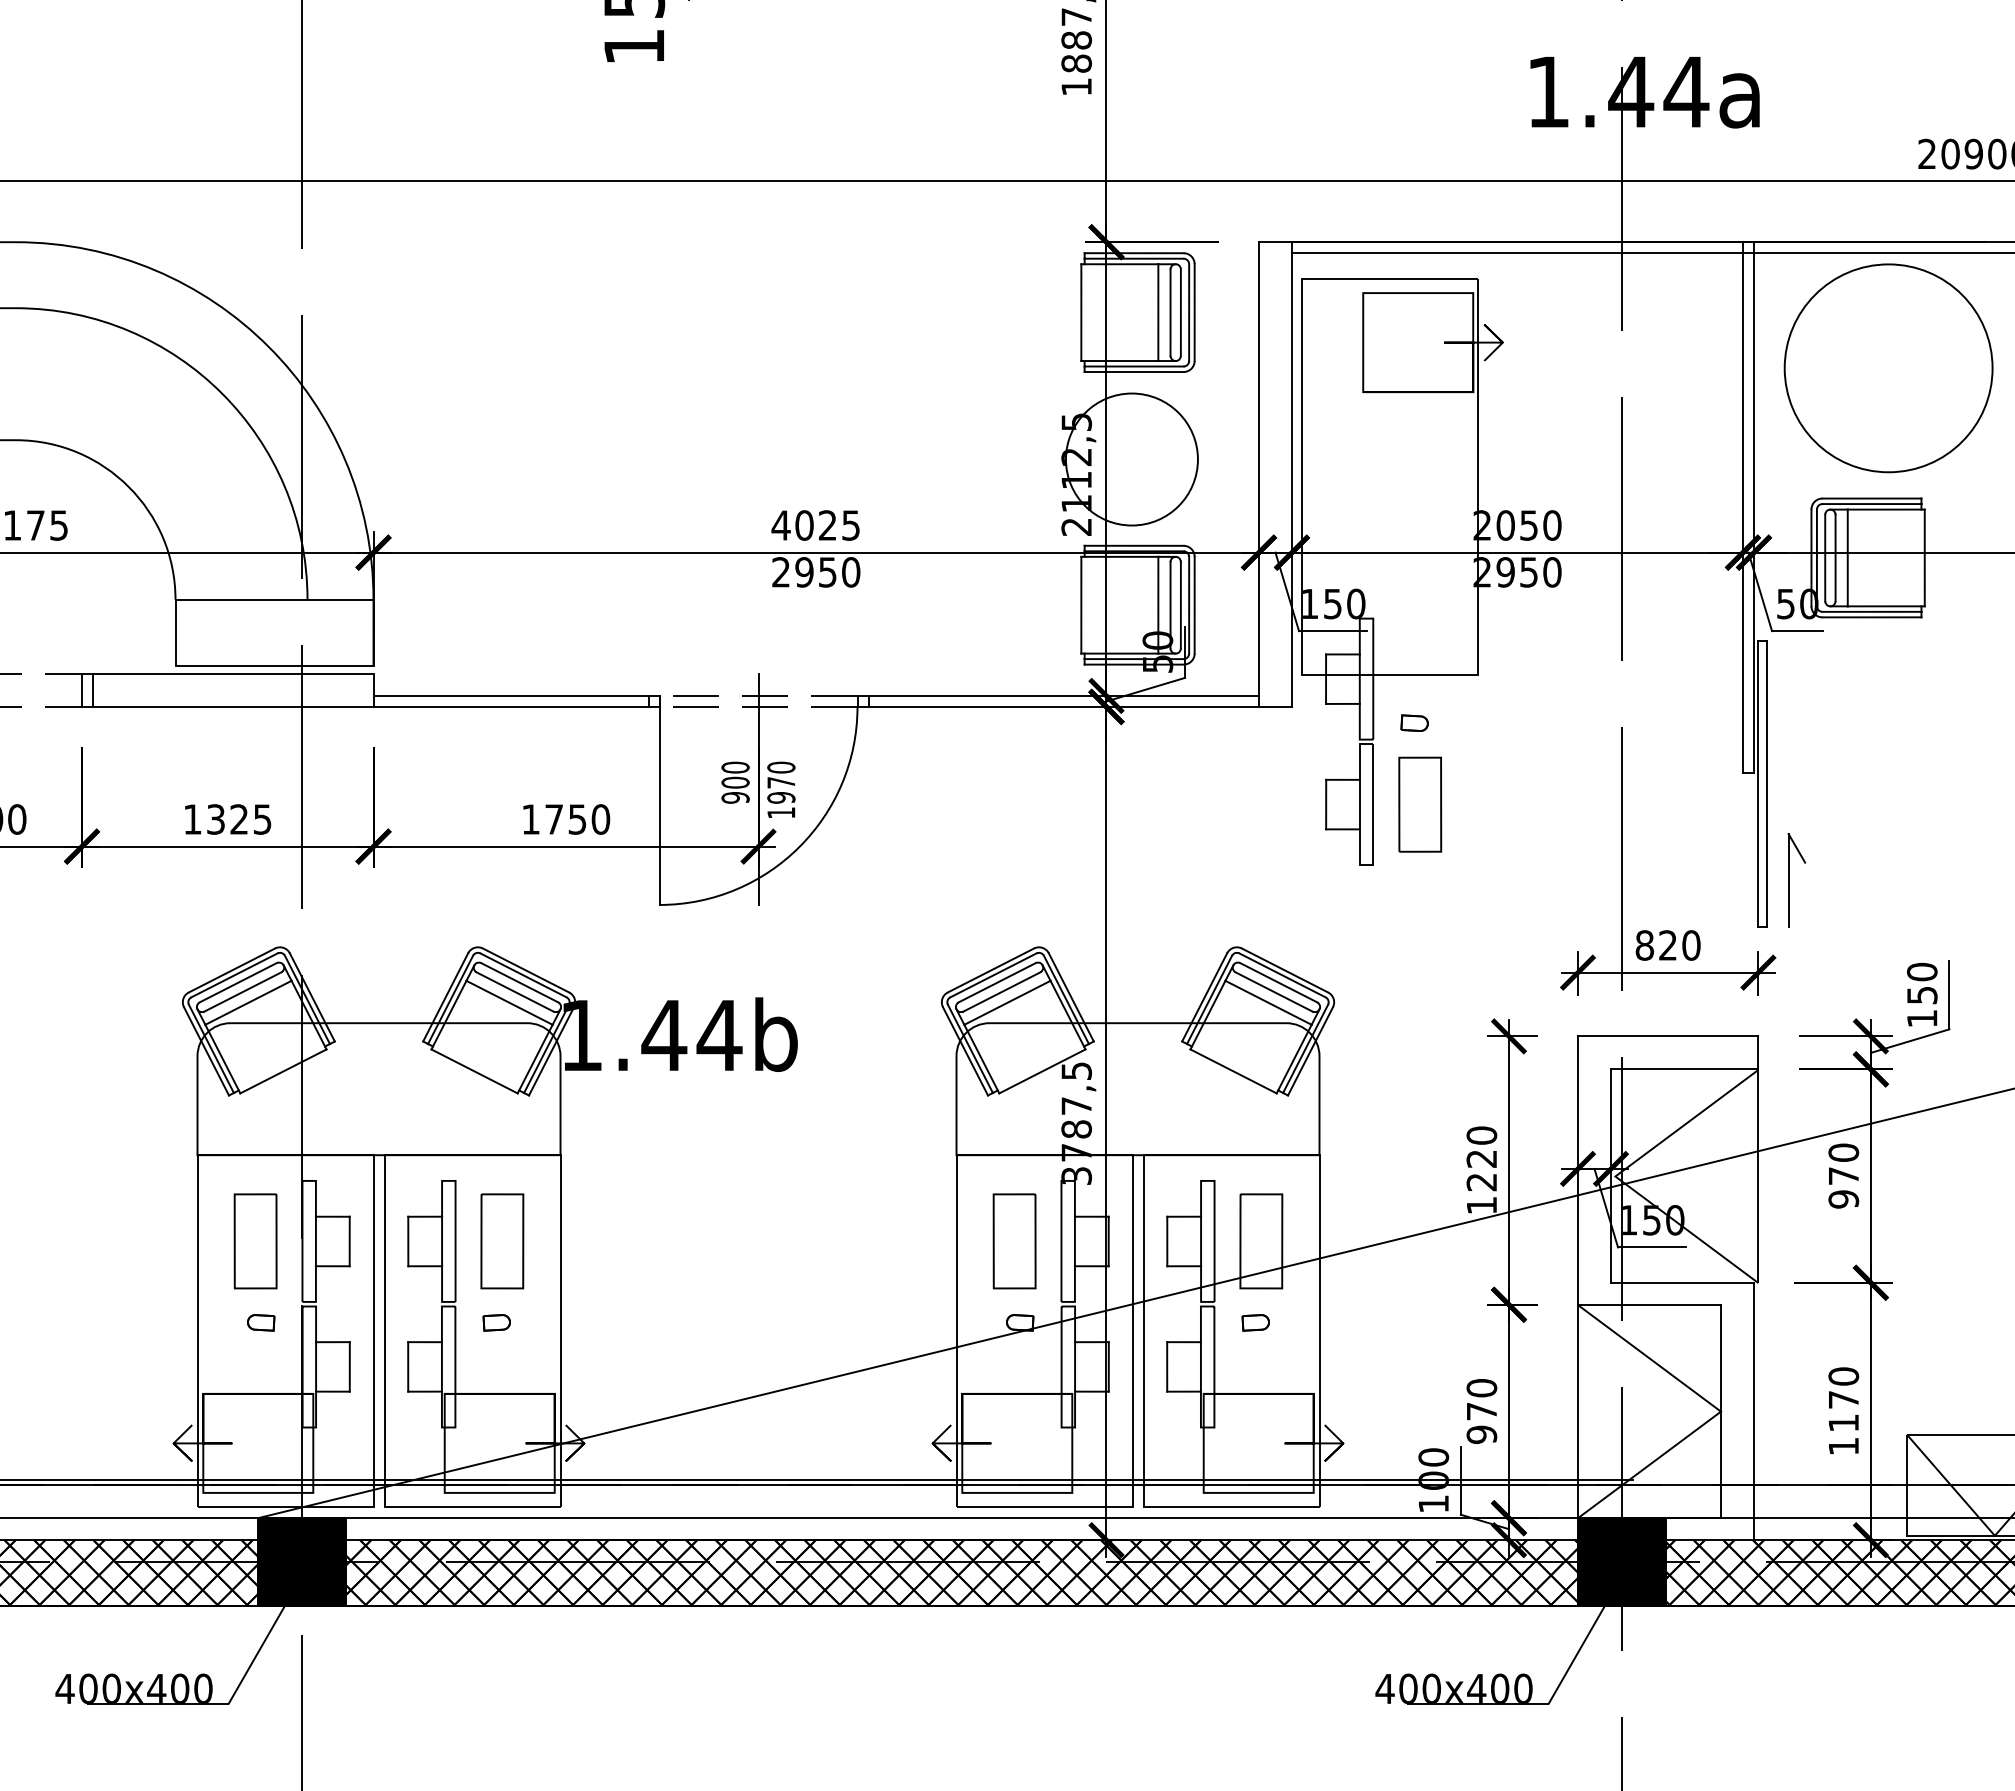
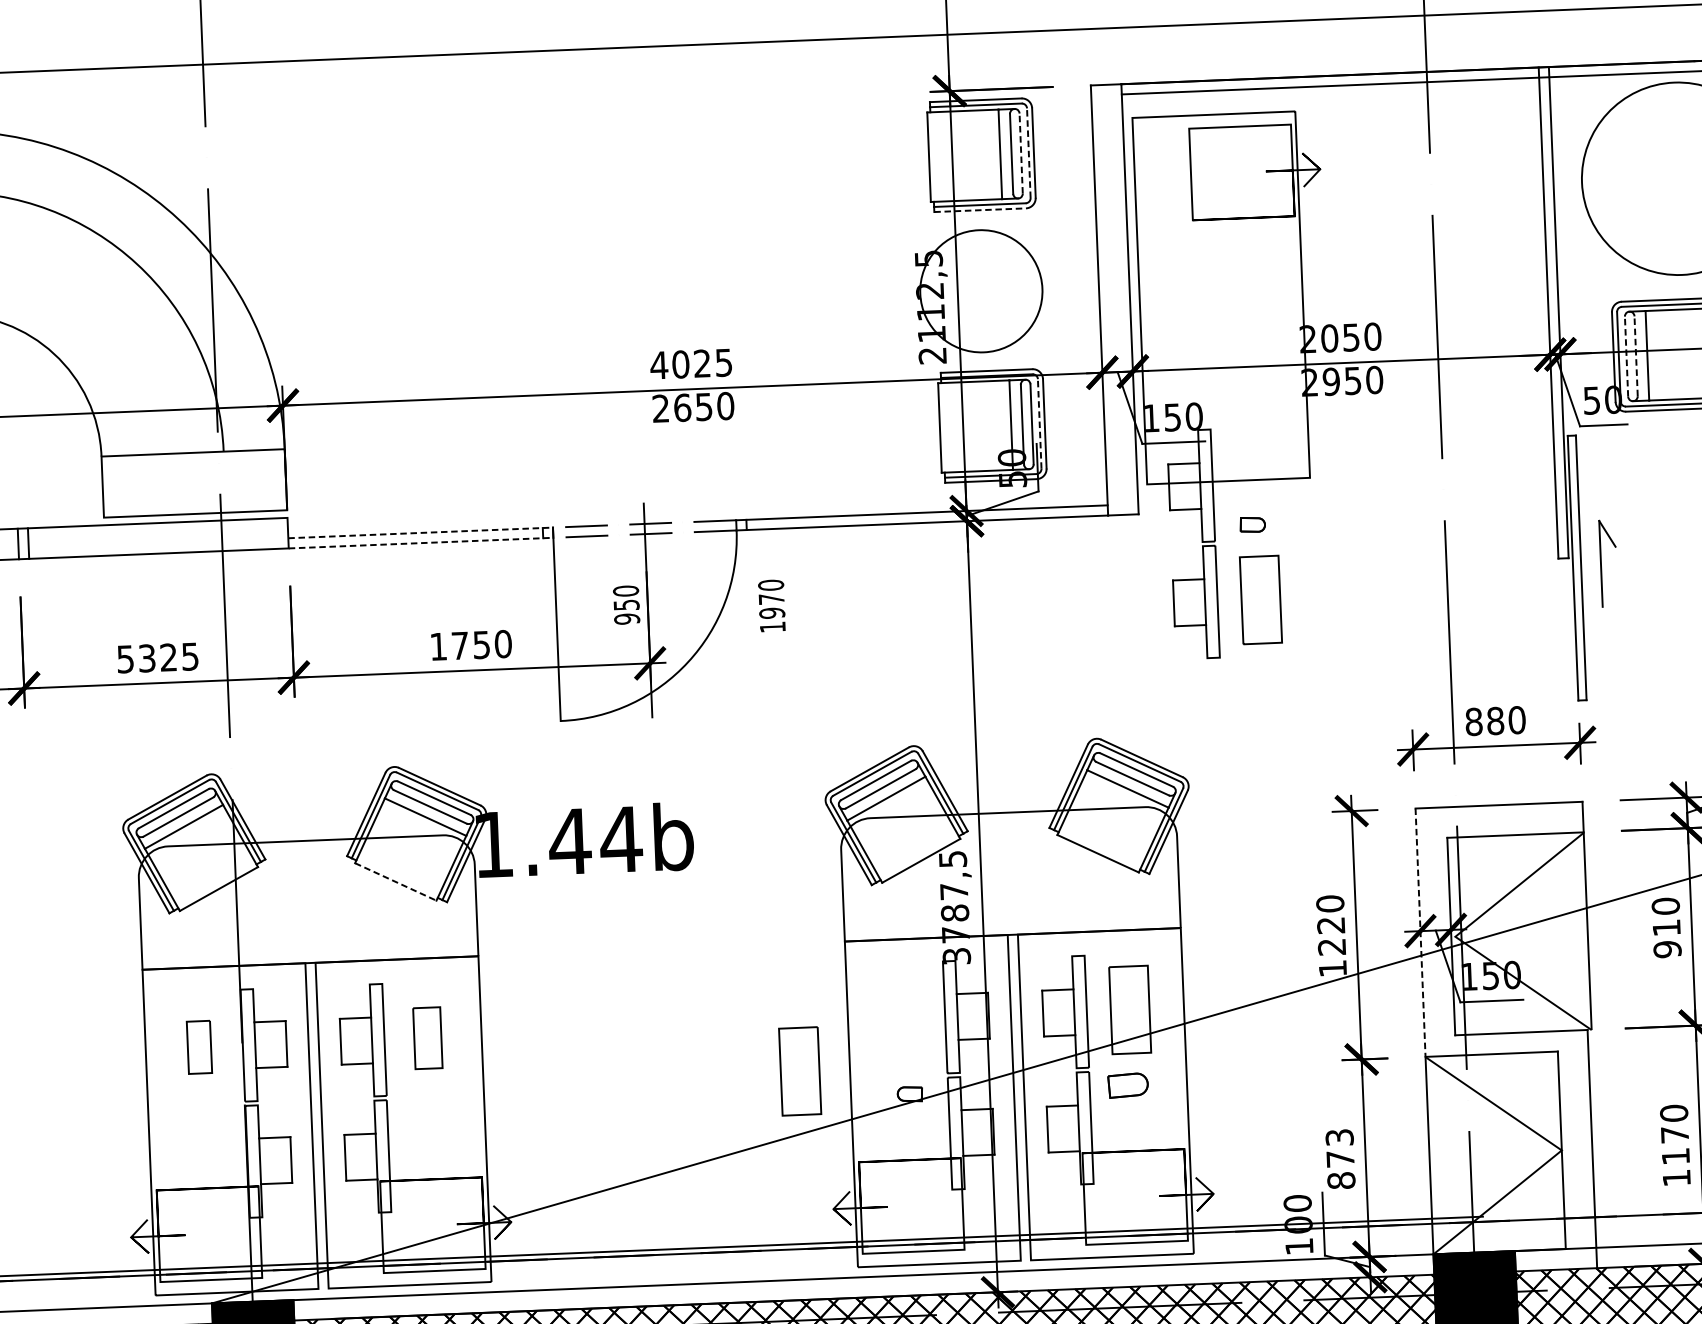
line: (1180, 312) -> (1020, 153), solid -> dashed
line: (1189, 312) -> (1029, 153), solid -> dashed
line: (1134, 372) -> (980, 210), solid -> dashed
line: (1825, 557) -> (1626, 356), solid -> dashed
line: (1835, 557) -> (1636, 355), solid -> dashed
text: (804, 572) -> (682, 407), 2950 -> 2650
line: (1189, 604) -> (1040, 423), solid -> dashed
line: (516, 695) -> (420, 532), solid -> dashed
line: (516, 706) -> (421, 542), solid -> dashed
text: (735, 782) -> (626, 604), 900 -> 950
text: (781, 789) -> (772, 605), moved
text: (192, 819) -> (125, 659), 1325 -> 5325
part: (1789, 880) -> (1601, 563), moved
text: (1668, 945) -> (1495, 721), 820 -> 880
line: (475, 1071) -> (396, 881), solid -> dashed
line: (1578, 1171) -> (1421, 933), solid -> dashed
text: (1843, 1175) -> (1666, 927), 970 -> 910
part: (255, 1241) -> (199, 1047), size x0.6
part: (502, 1241) -> (427, 1038), size x0.7
part: (1014, 1241) -> (800, 1071), moved
part: (261, 1322) -> (207, 1122), removed
part: (496, 1322) -> (425, 1113), removed
part: (1255, 1322) -> (1127, 1085), size x1.6
text: (1481, 1411) -> (1340, 1159), 970 -> 873

